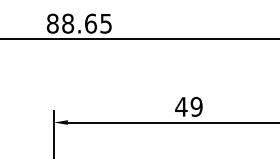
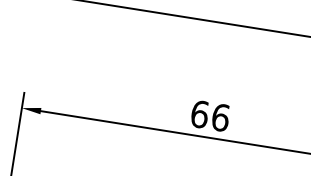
text: (188, 106) -> (209, 115), 49 -> 66

